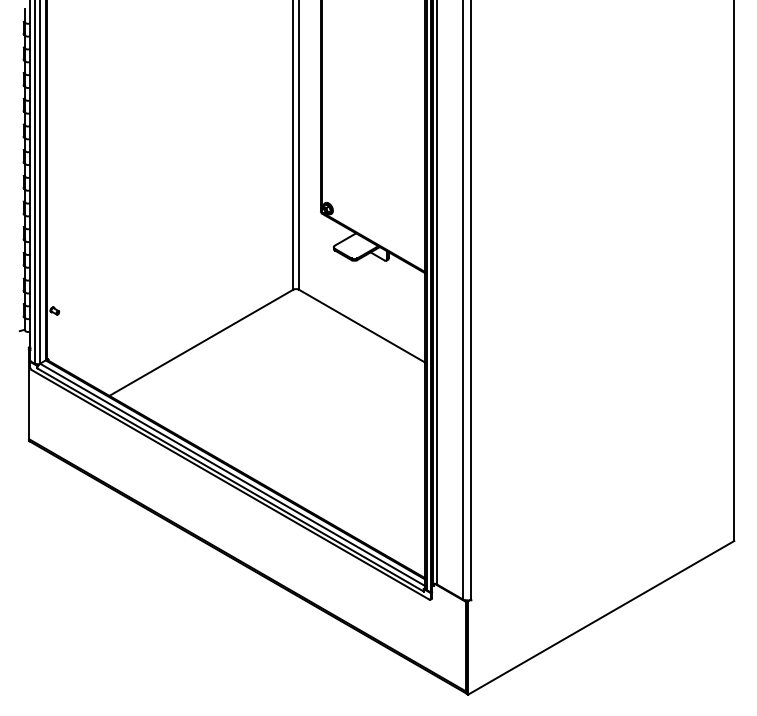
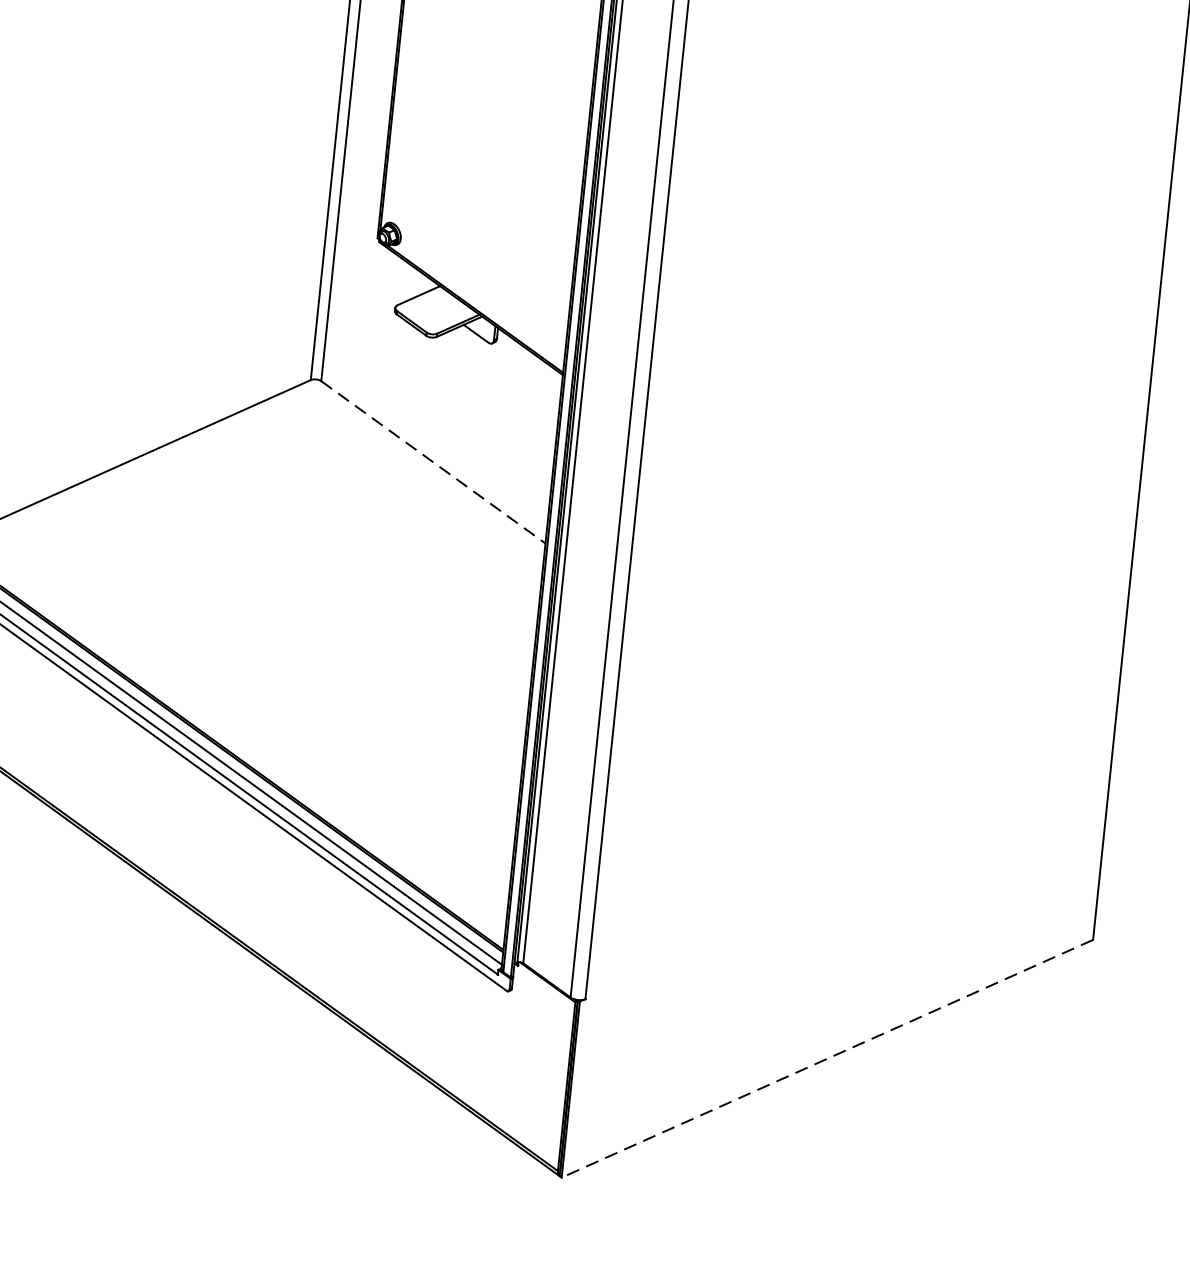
line: (362, 326) -> (433, 462), solid -> dashed
line: (601, 617) -> (827, 1058), solid -> dashed

